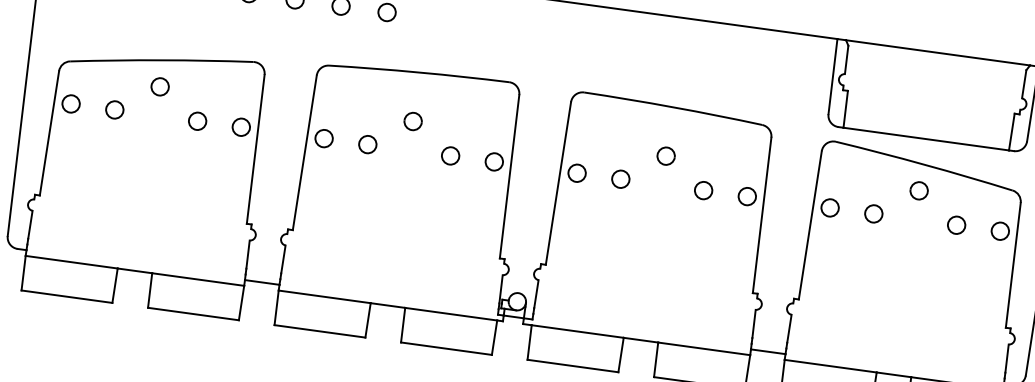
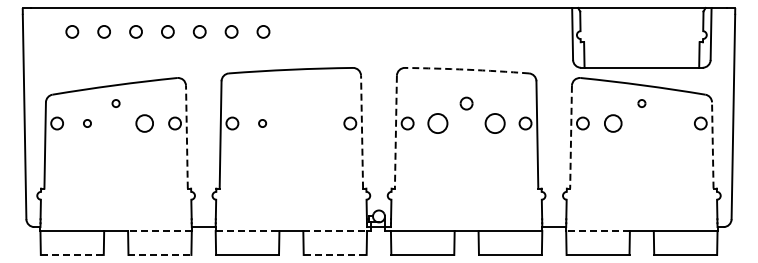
circle: (159, 86) -> (115, 103), size x0.6
arc: (674, 107) -> (467, 69), solid -> dashed
circle: (114, 109) -> (87, 123), size x0.6
circle: (197, 121) -> (144, 123), size x1.4
part: (413, 121) -> (291, 103), removed
circle: (367, 144) -> (262, 123), size x0.6
line: (255, 148) -> (186, 136), solid -> dashed
circle: (449, 155) -> (319, 123), removed
line: (510, 175) -> (362, 131), solid -> dashed
circle: (620, 179) -> (437, 123), size x1.6
line: (557, 183) -> (395, 132), solid -> dashed
circle: (703, 190) -> (495, 123), size x1.6
part: (918, 190) -> (641, 103), size x0.6
circle: (872, 213) -> (612, 123), size x1.4
line: (810, 225) -> (571, 137), solid -> dashed
circle: (956, 225) -> (670, 123), removed
line: (1012, 265) -> (712, 145), solid -> dashed
line: (197, 280) -> (159, 231), solid -> dashed
line: (67, 296) -> (72, 254), solid -> dashed
line: (324, 297) -> (247, 231), solid -> dashed
line: (194, 313) -> (160, 254), solid -> dashed
line: (451, 314) -> (335, 231), solid -> dashed
line: (447, 348) -> (335, 254), solid -> dashed
line: (831, 366) -> (598, 231), solid -> dashed

